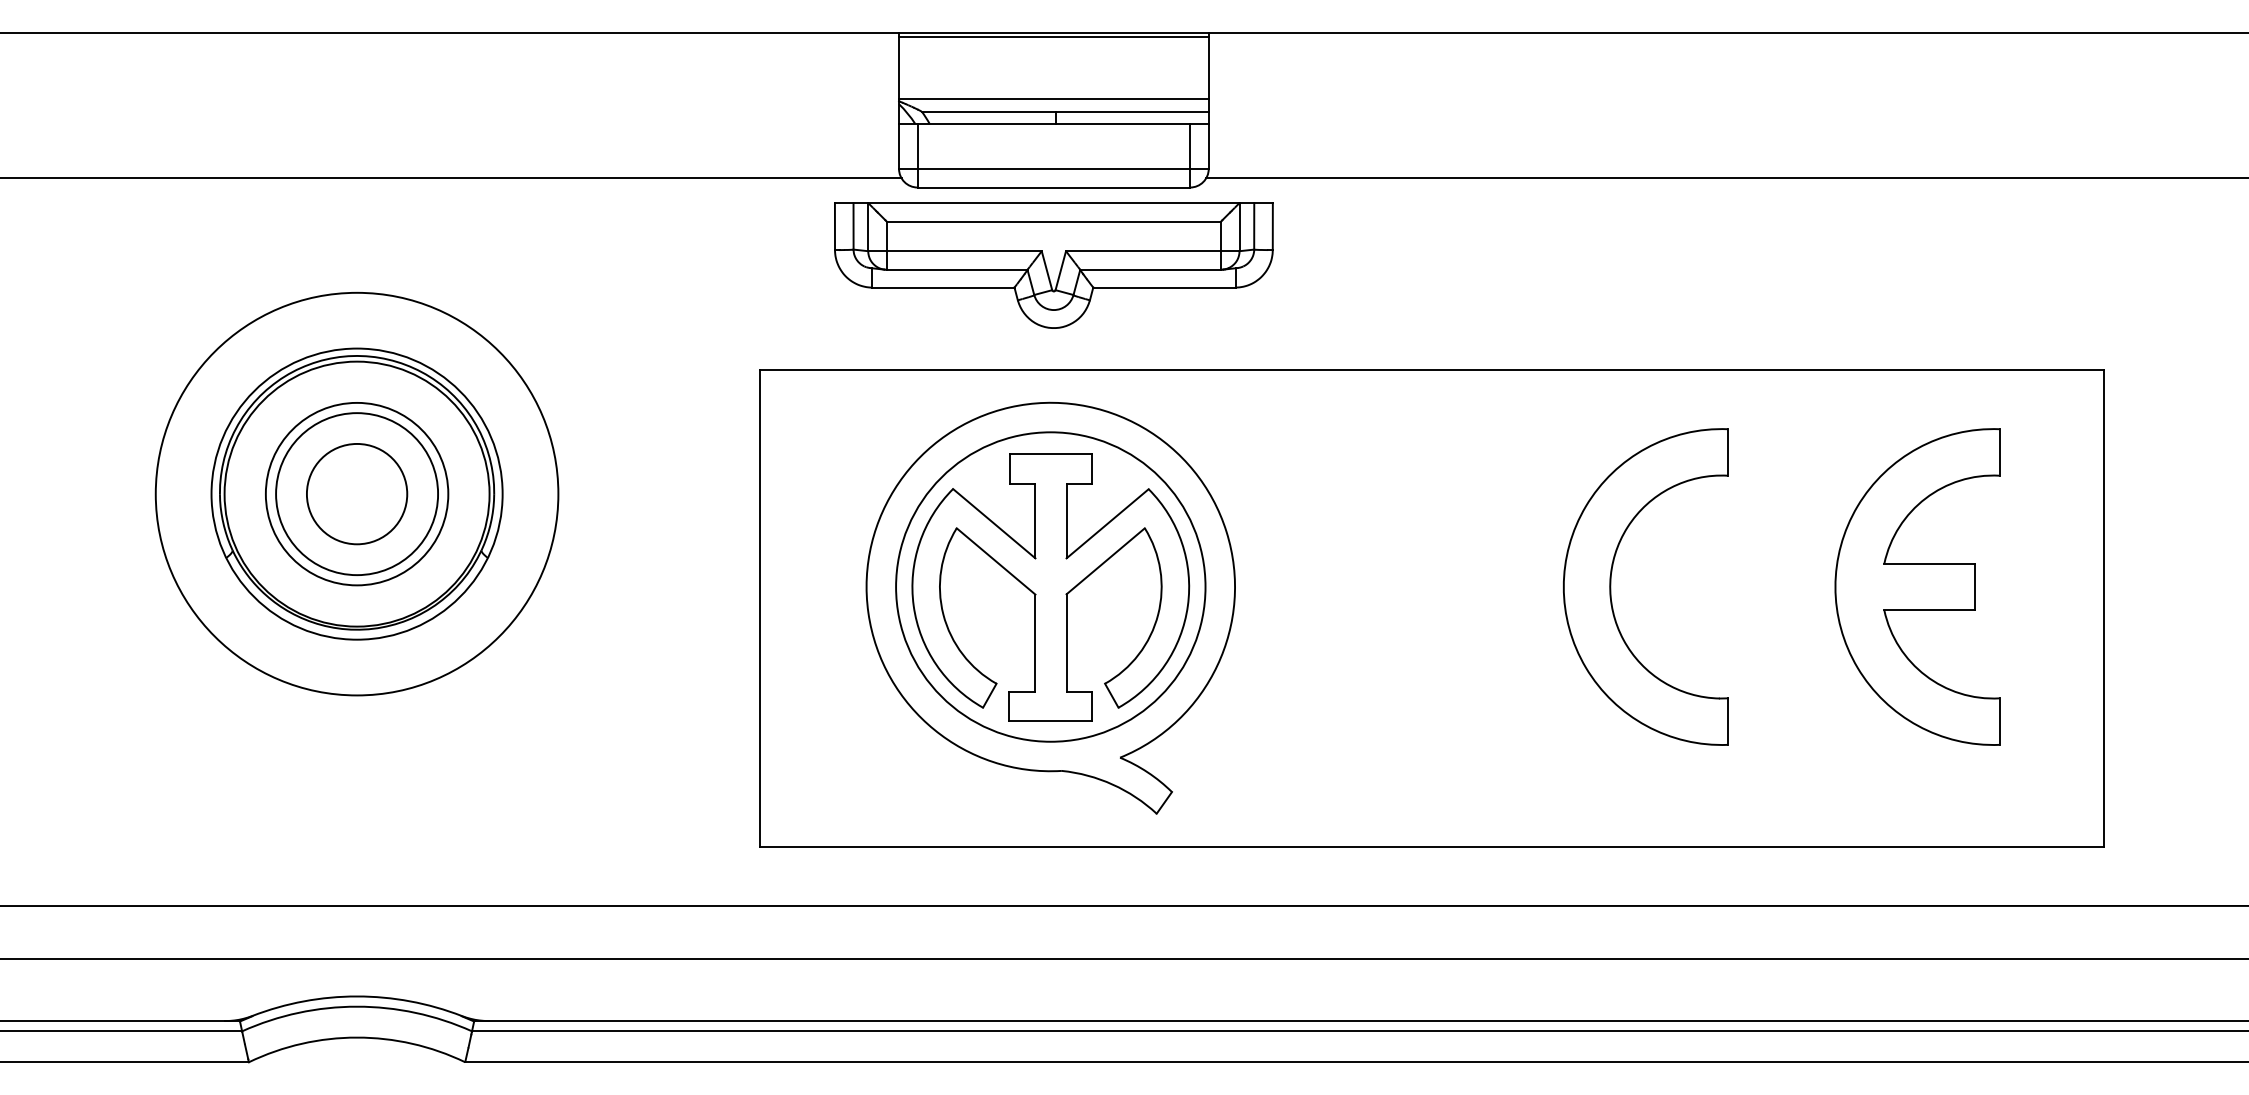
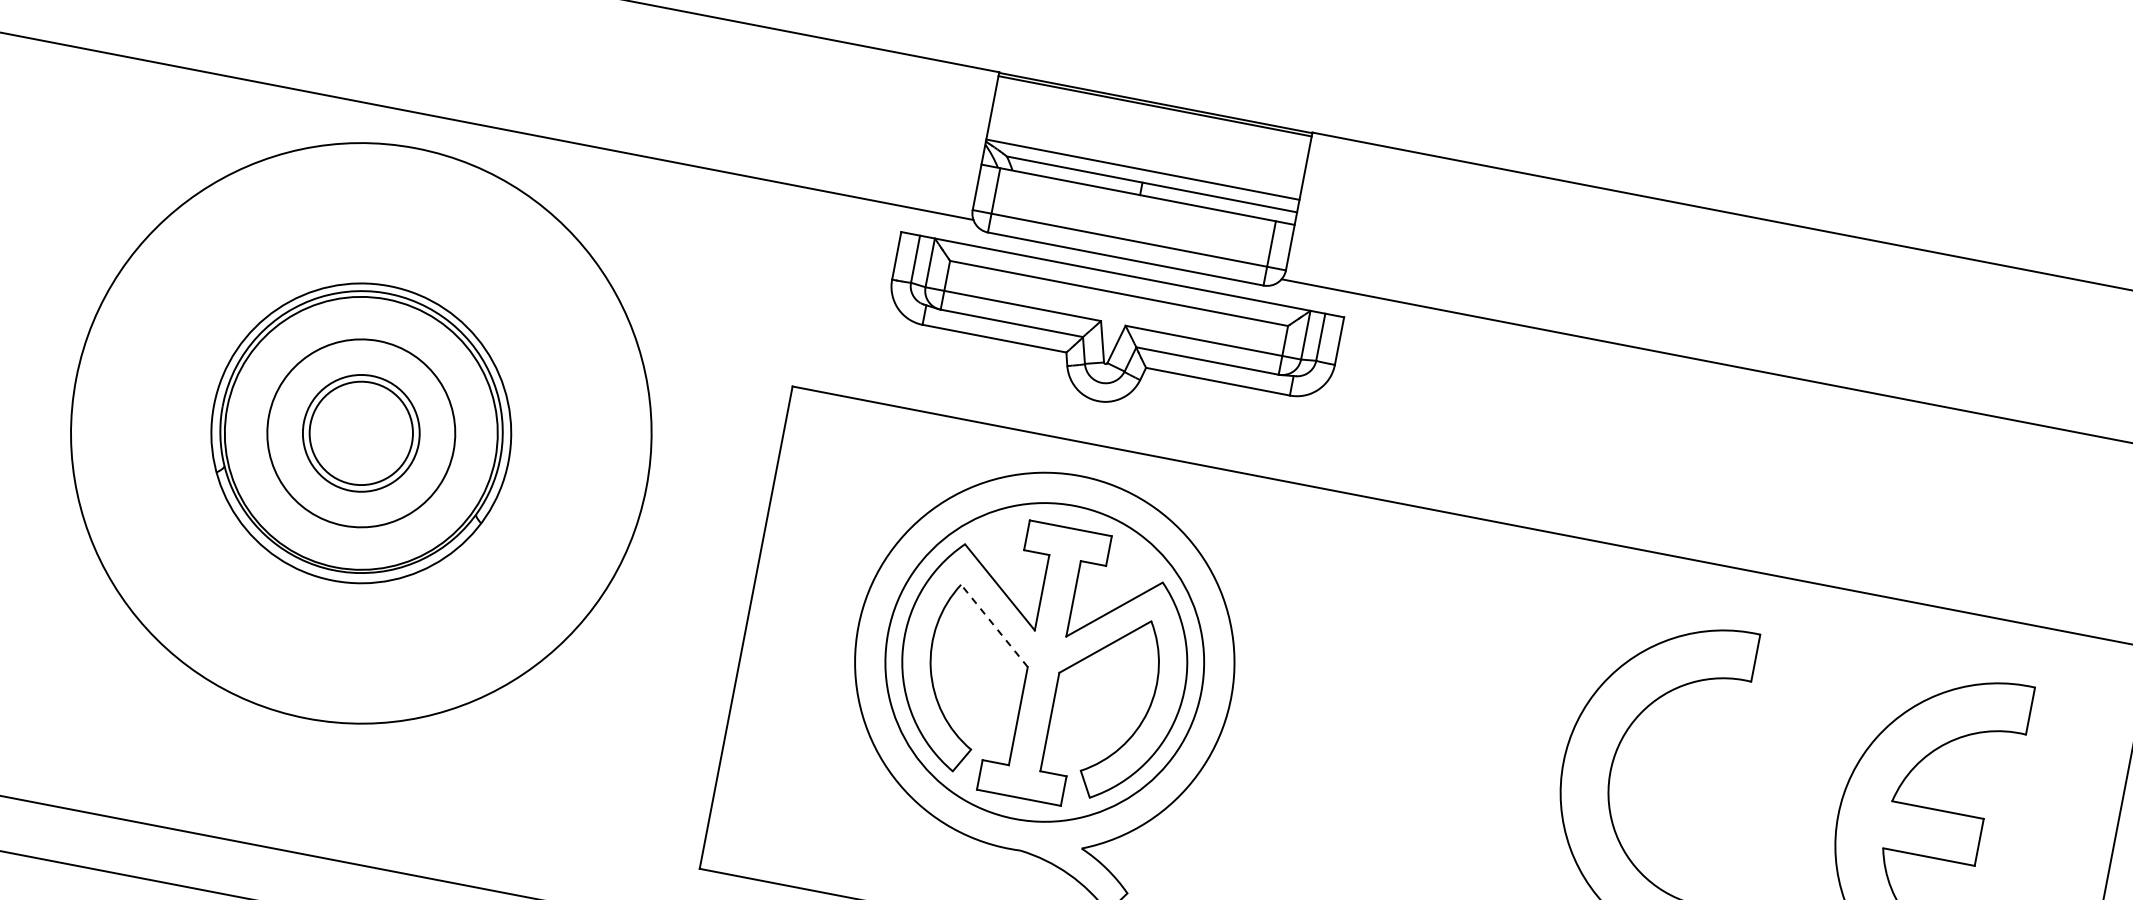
circle: (356, 493) -> (360, 432), size x1.4
circle: (357, 494) -> (361, 433), size x0.7
line: (995, 561) -> (993, 625), solid -> dashed

